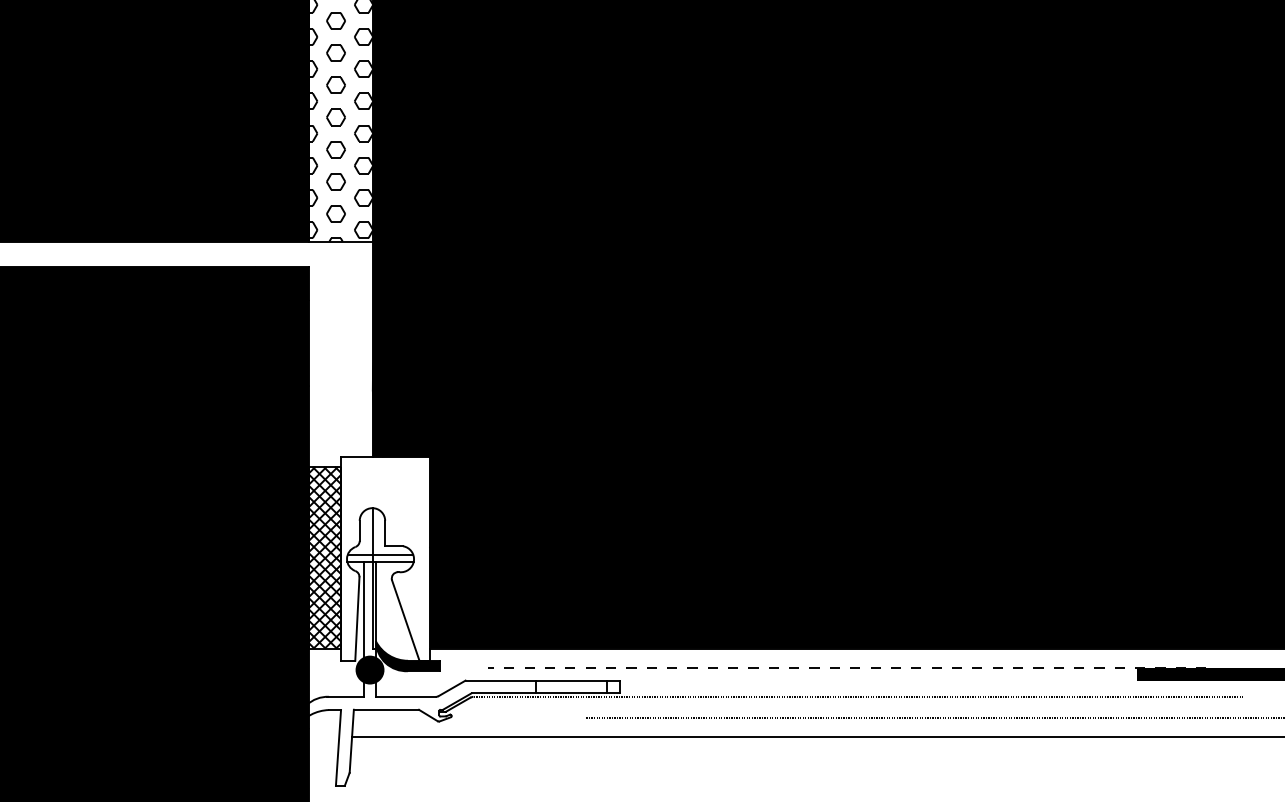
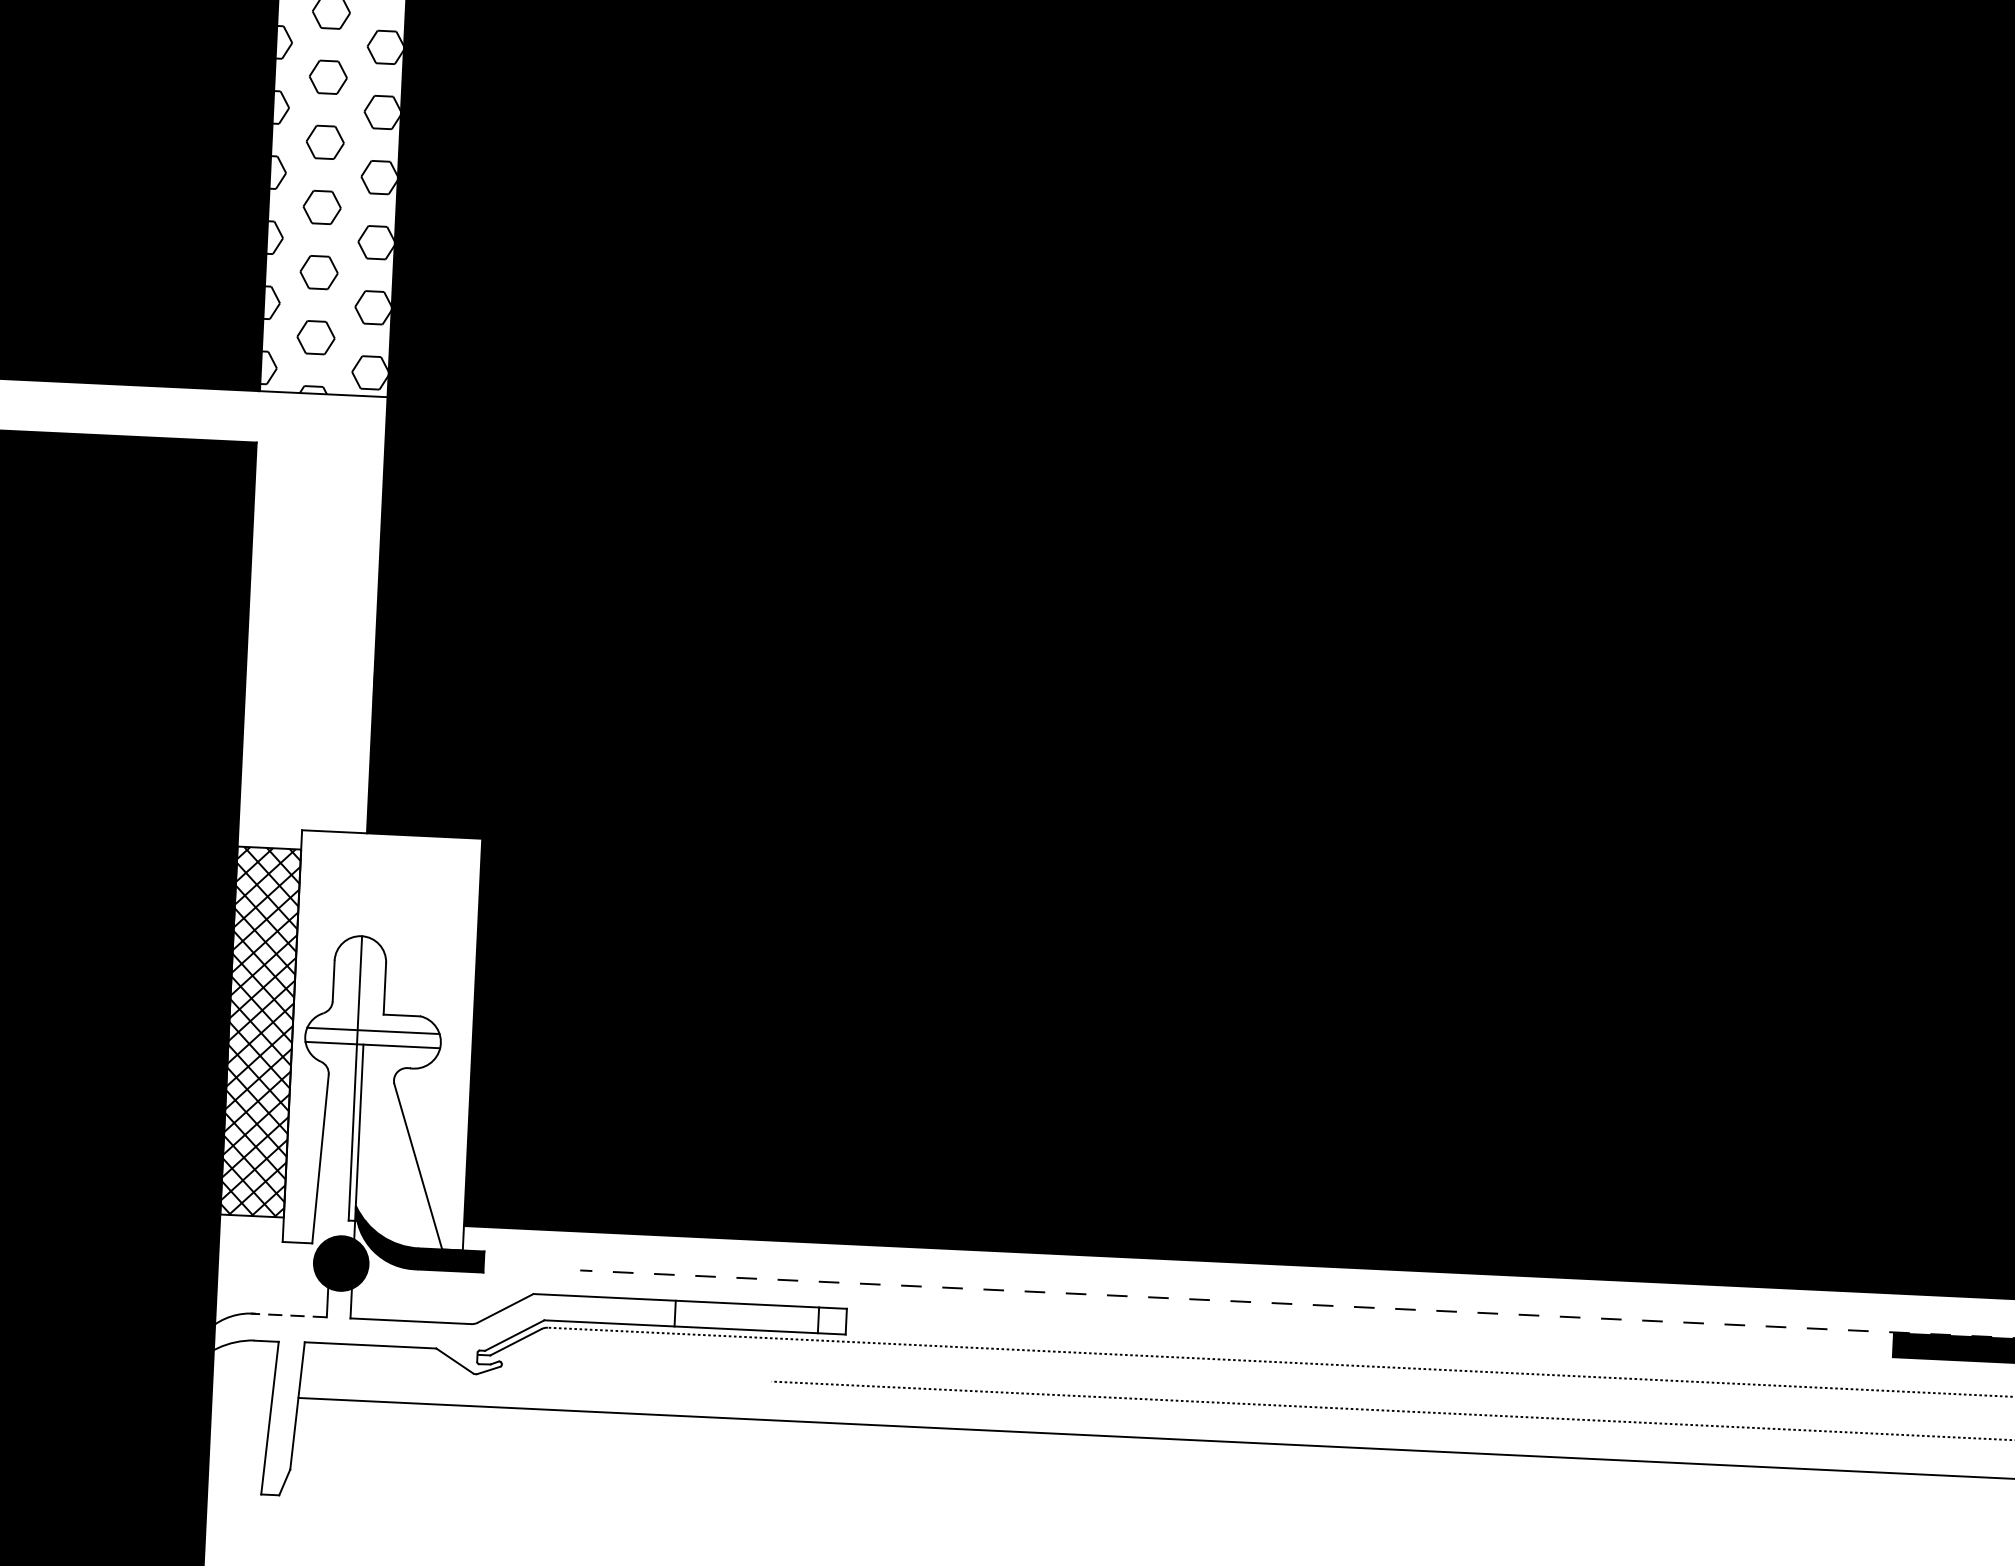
line: (364, 609) -> (335, 1140), removed
line: (345, 696) -> (289, 1314), solid -> dashed

